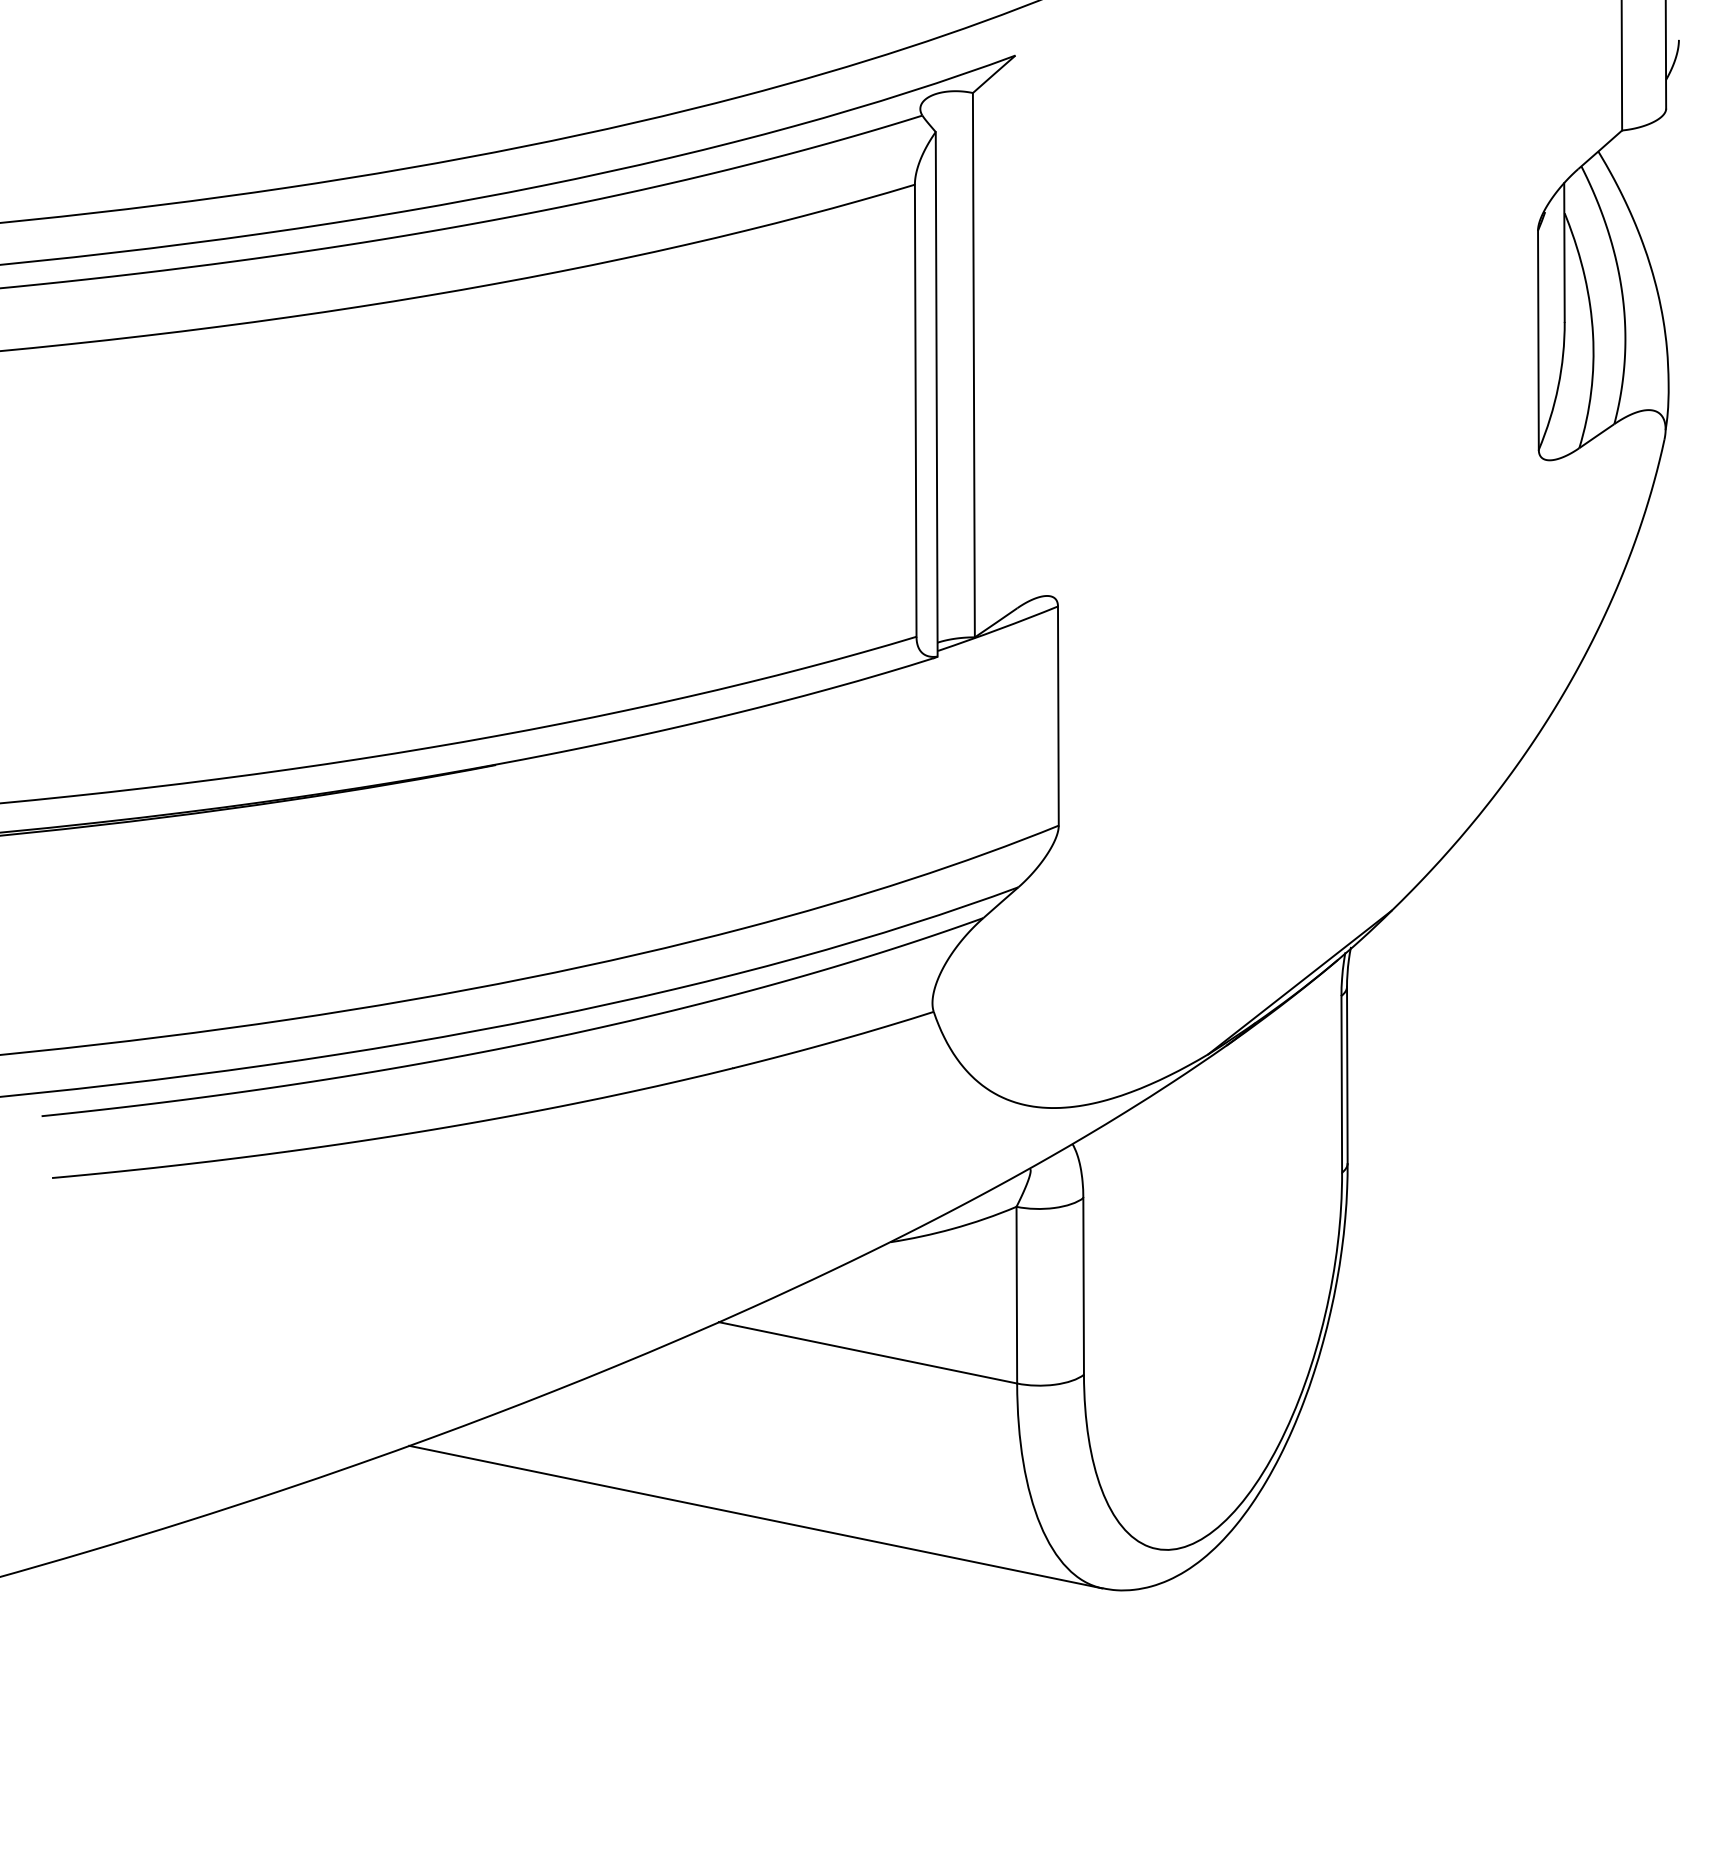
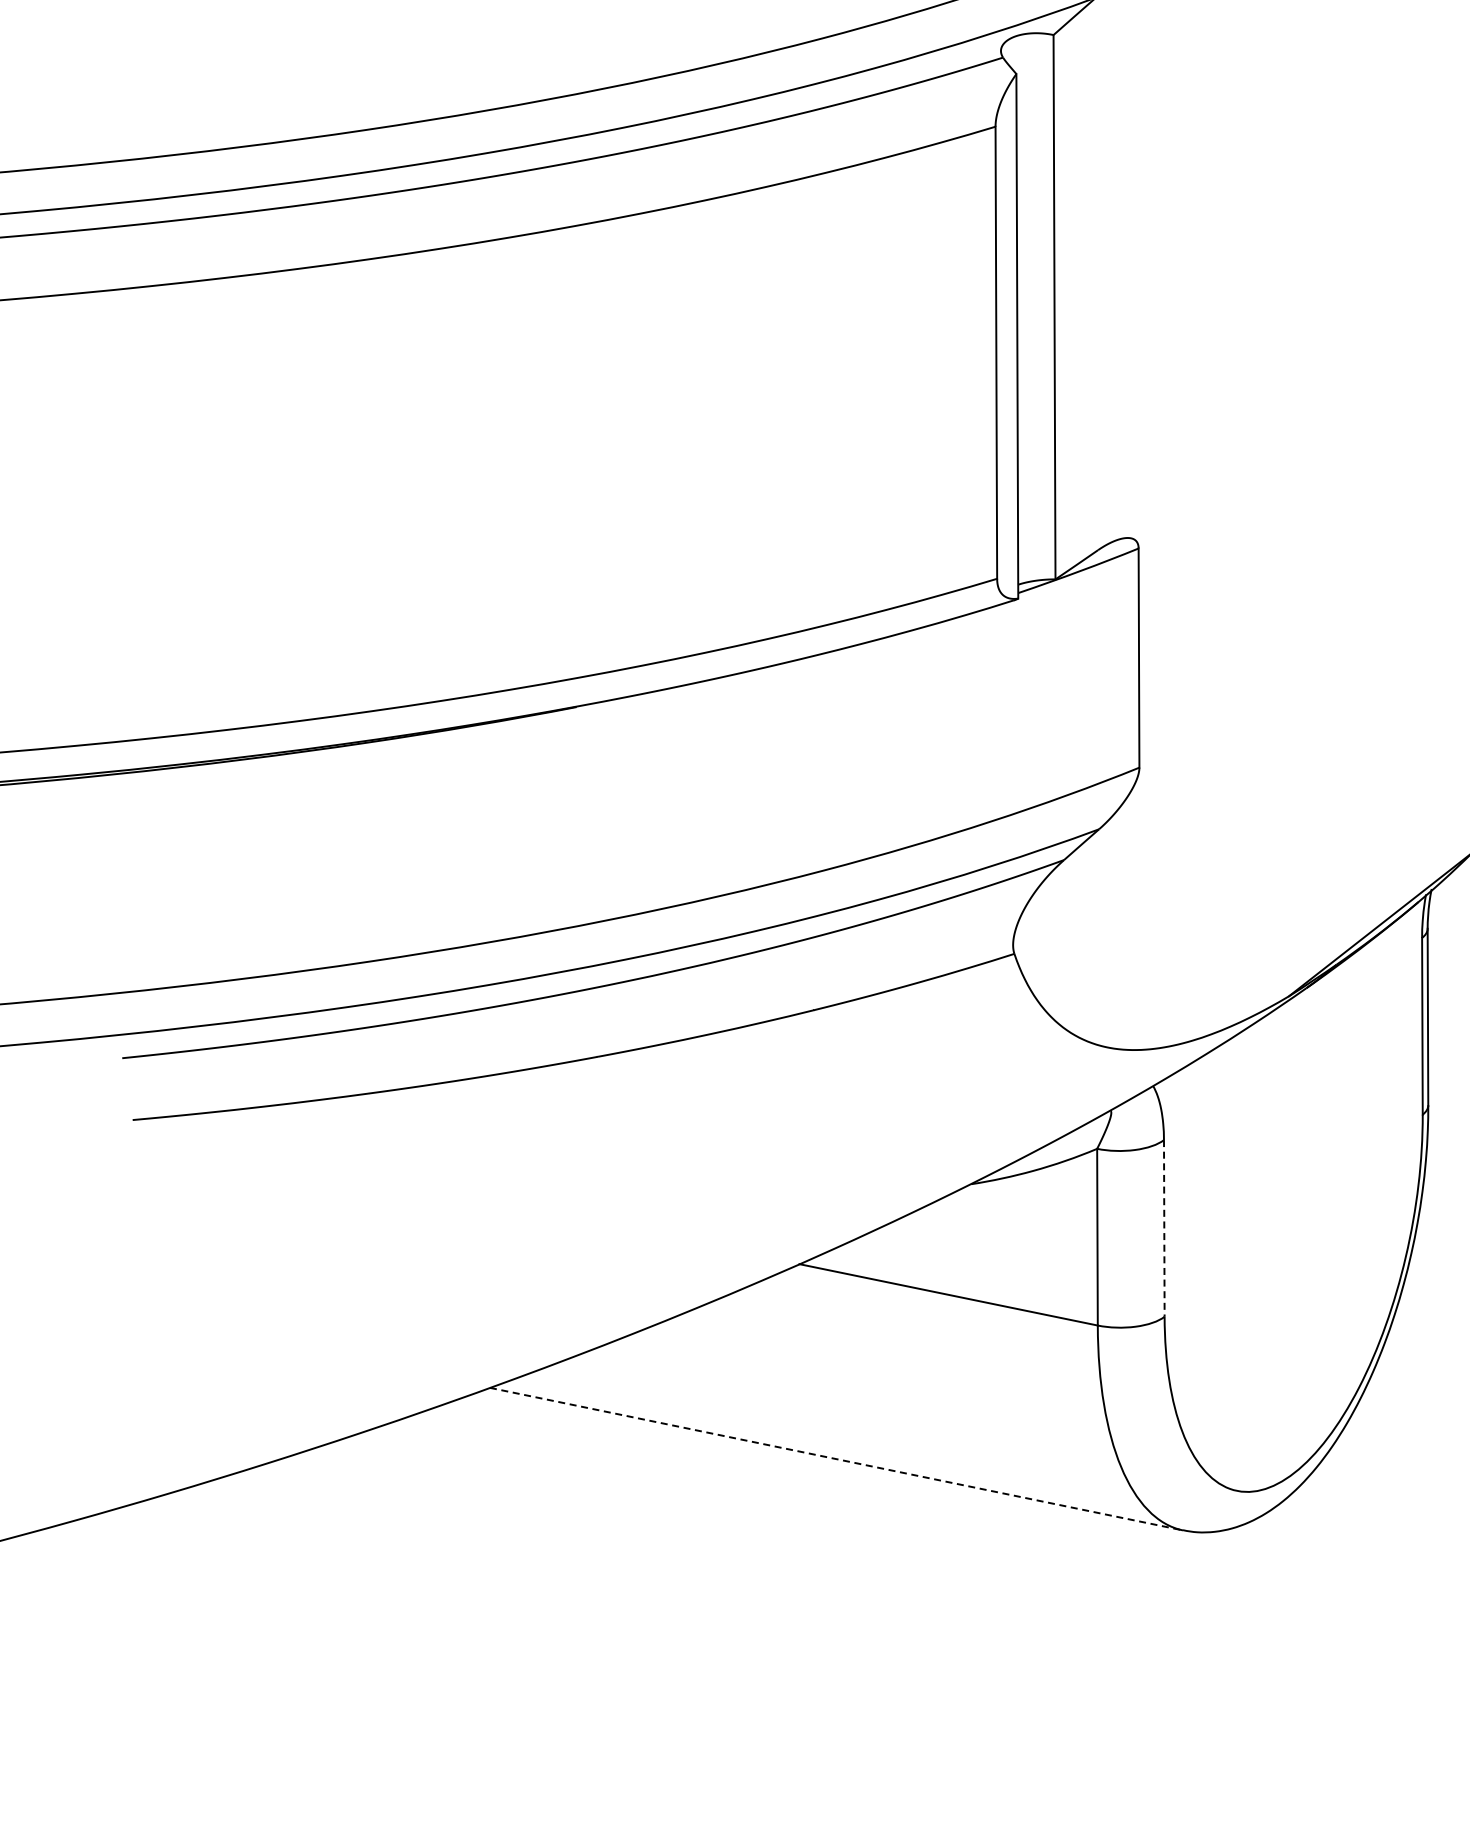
line: (1083, 1286) -> (1164, 1228), solid -> dashed
line: (755, 1517) -> (836, 1459), solid -> dashed

